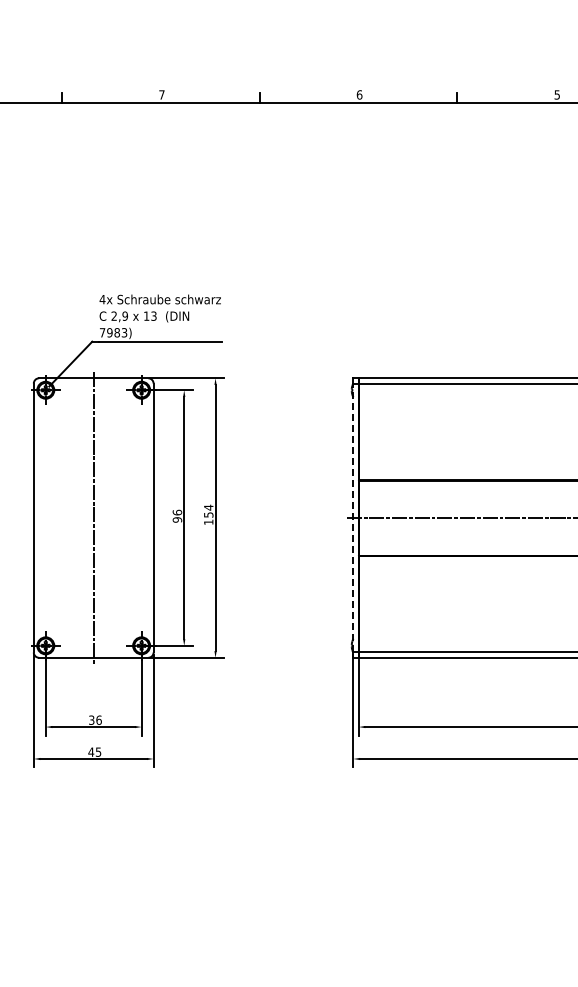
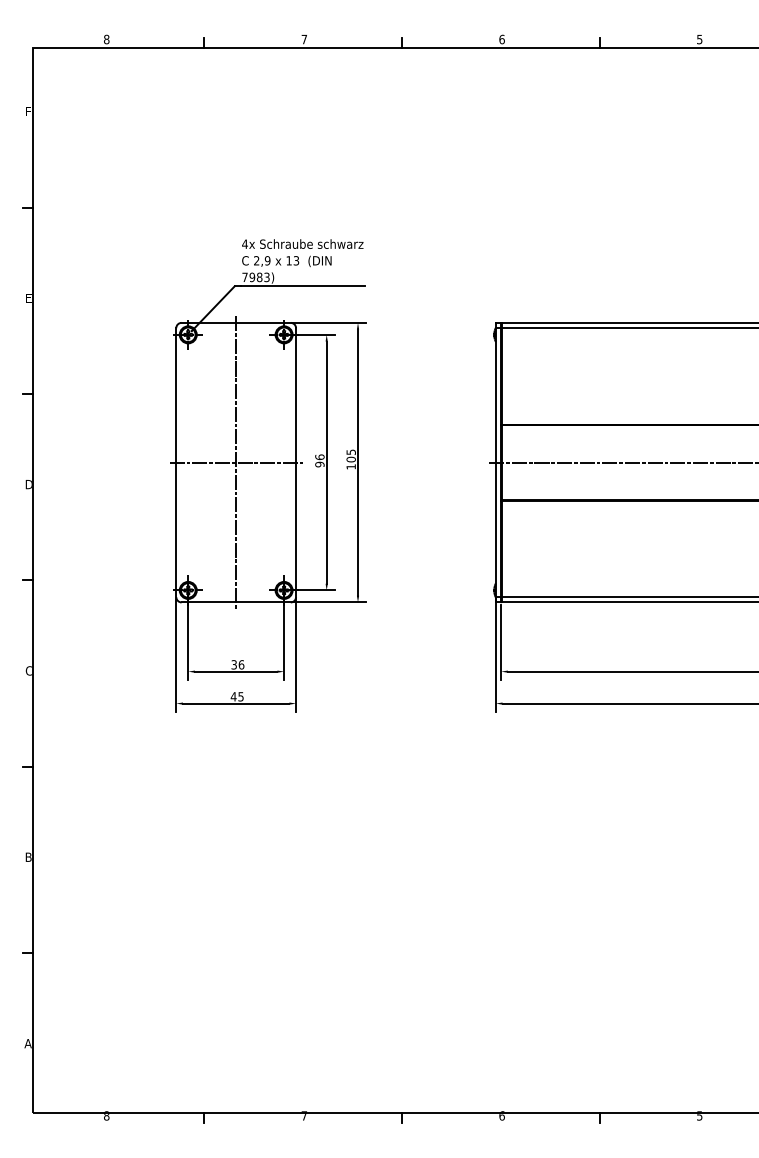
text: (208, 510) -> (350, 455), 154 -> 105
line: (93, 517) -> (235, 462), added
line: (353, 517) -> (495, 462), dashed -> solid

